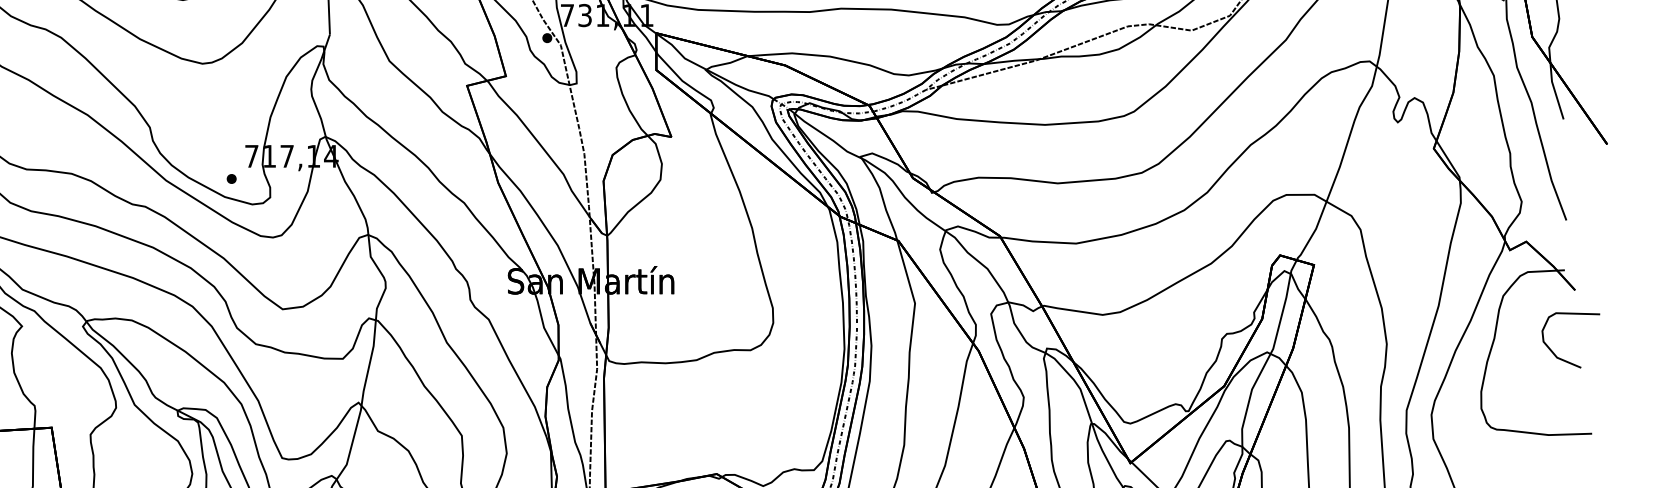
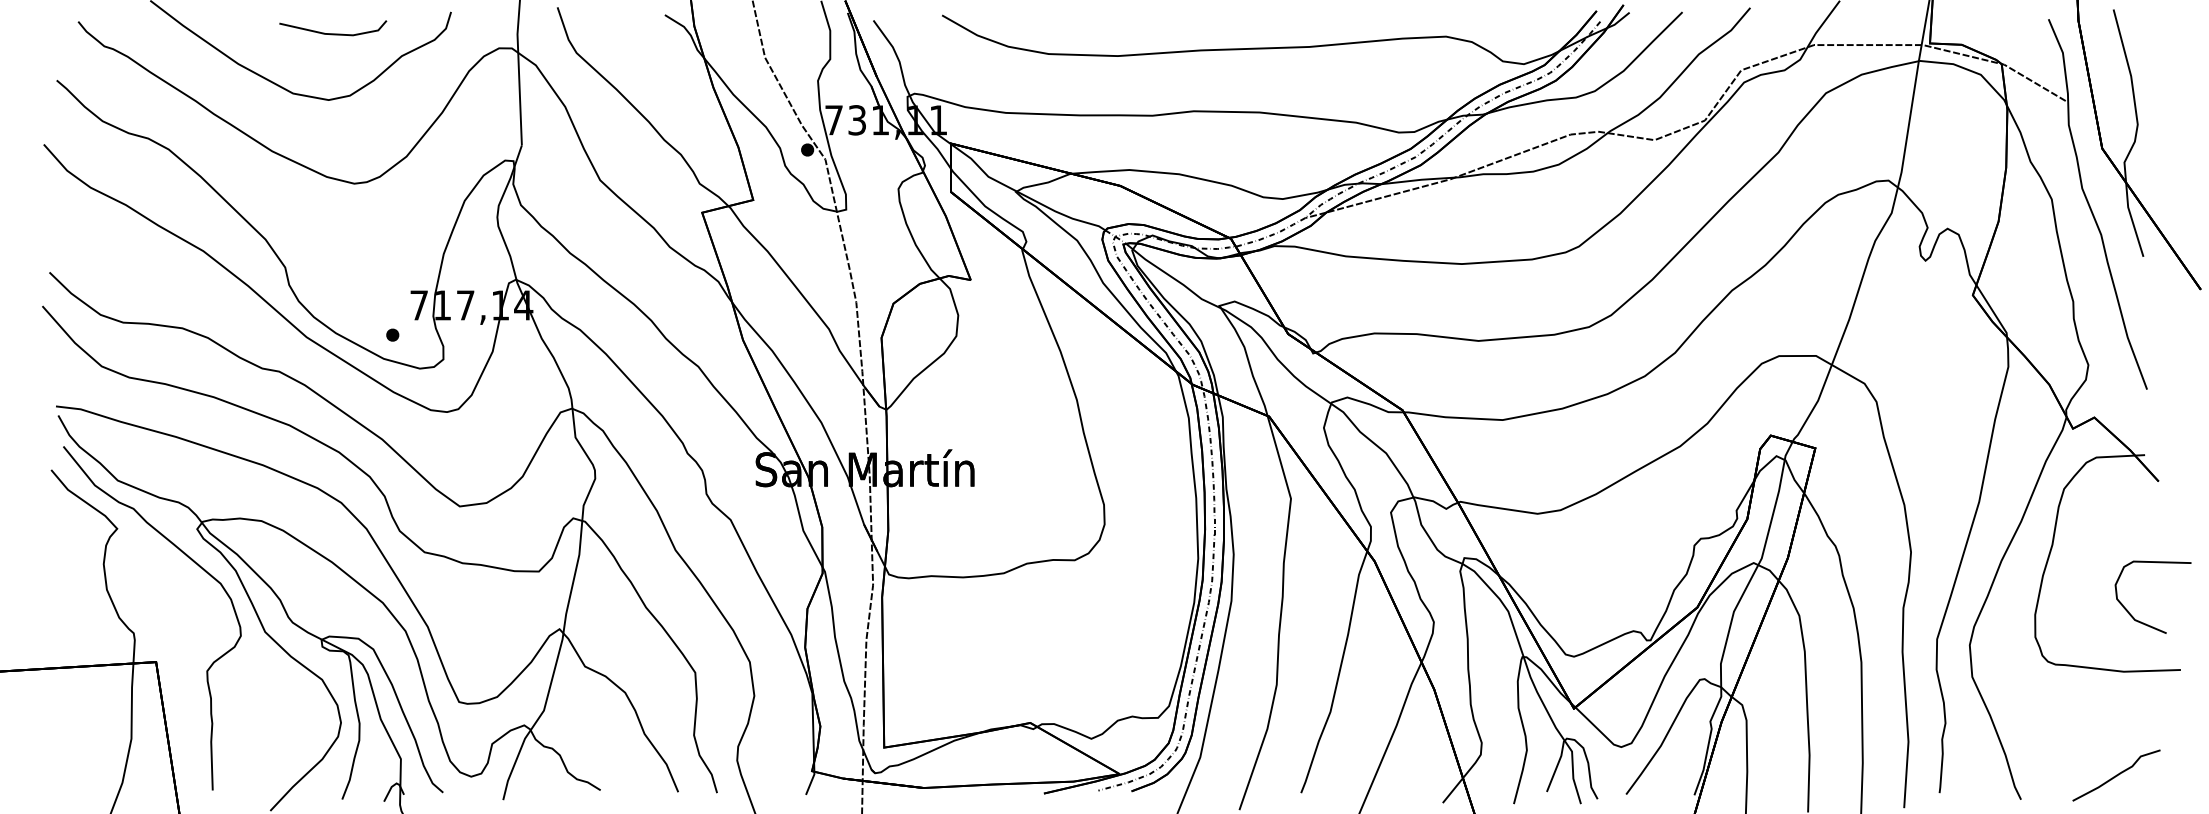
curve: (1562, 358) -> (2141, 621), moved

